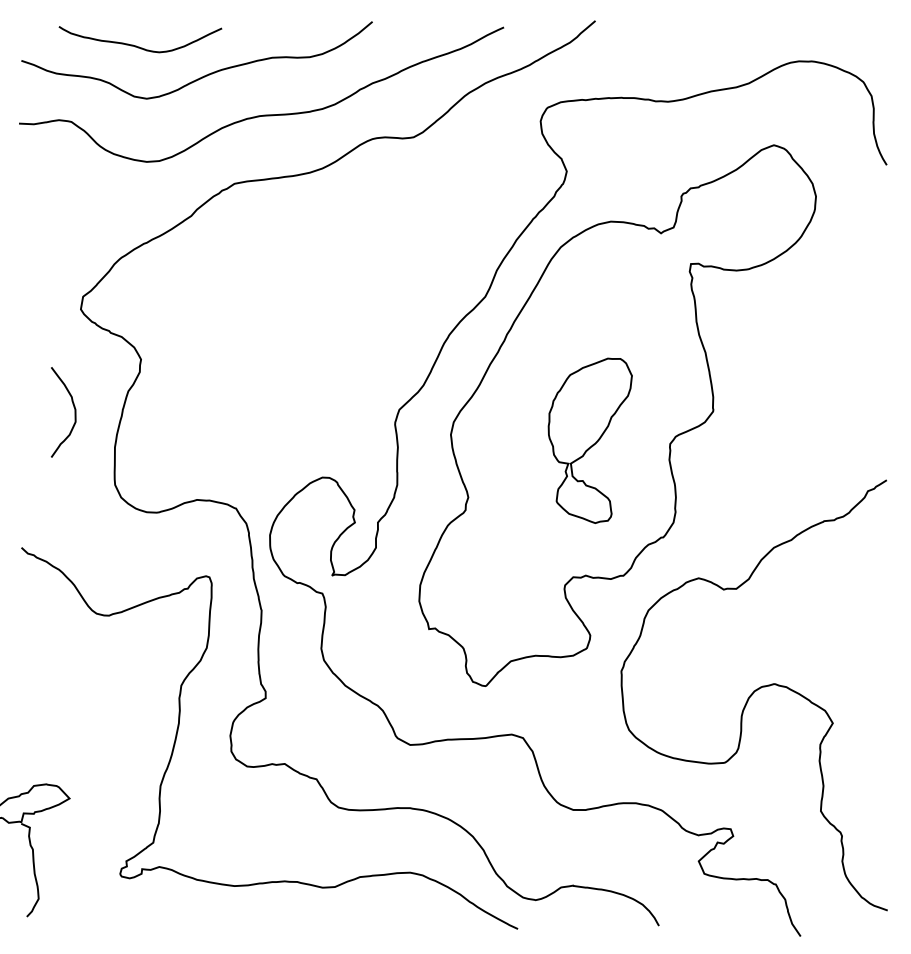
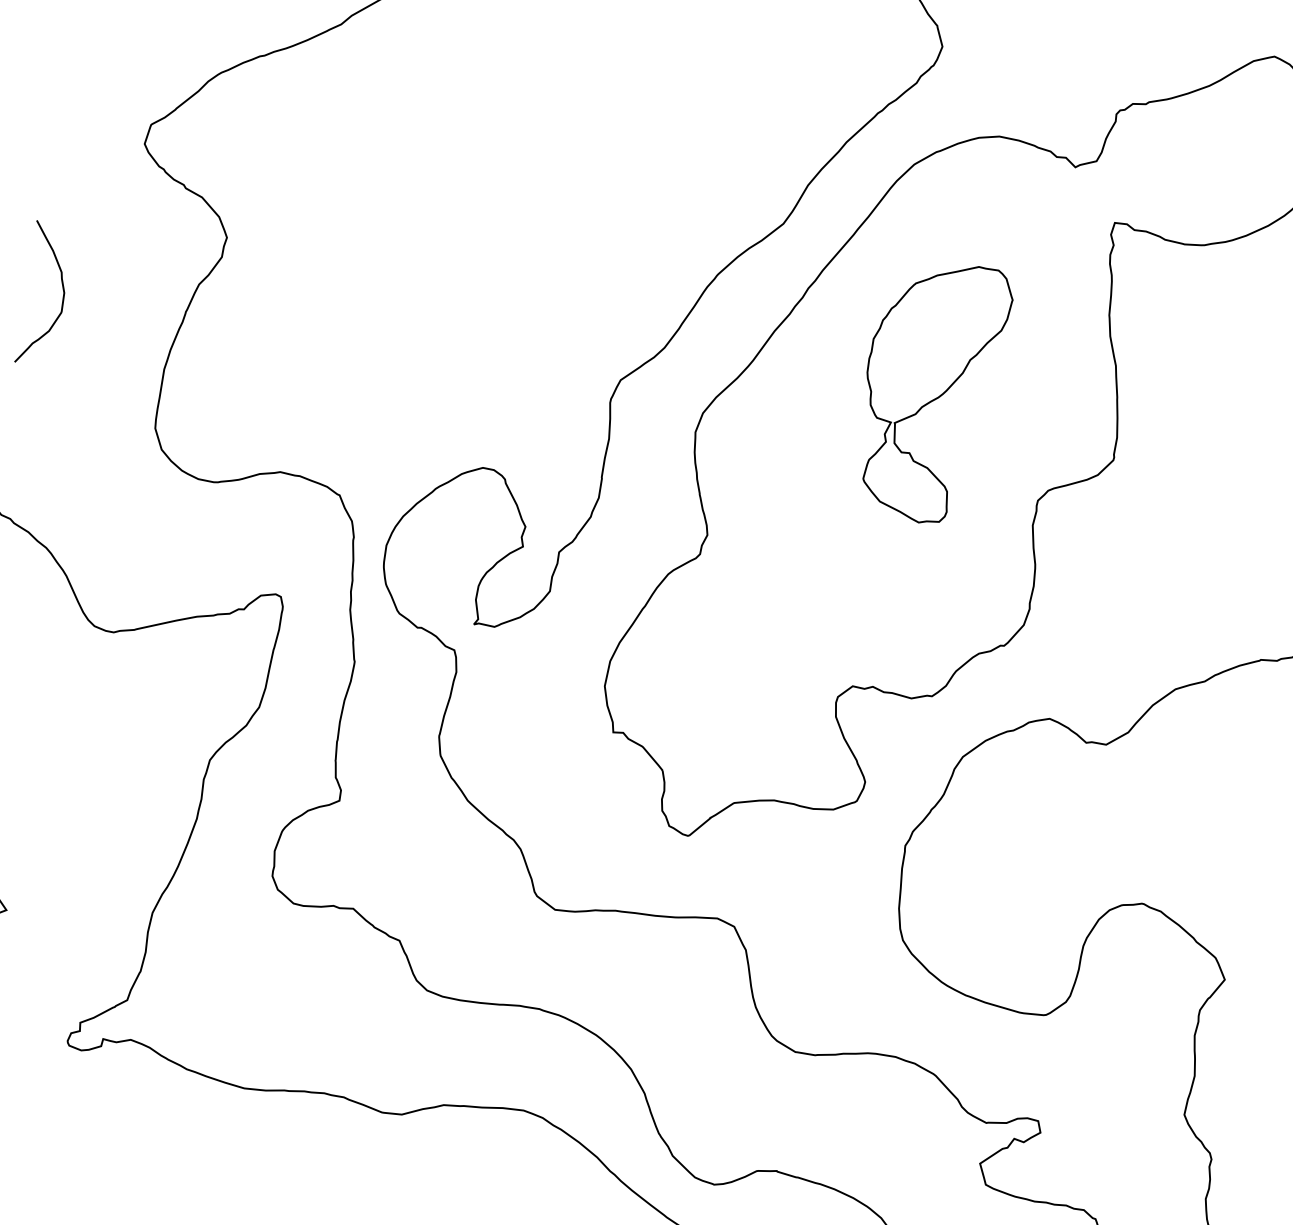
curve: (74, 412) -> (62, 297), moved
part: (589, 440) -> (929, 391), moved

